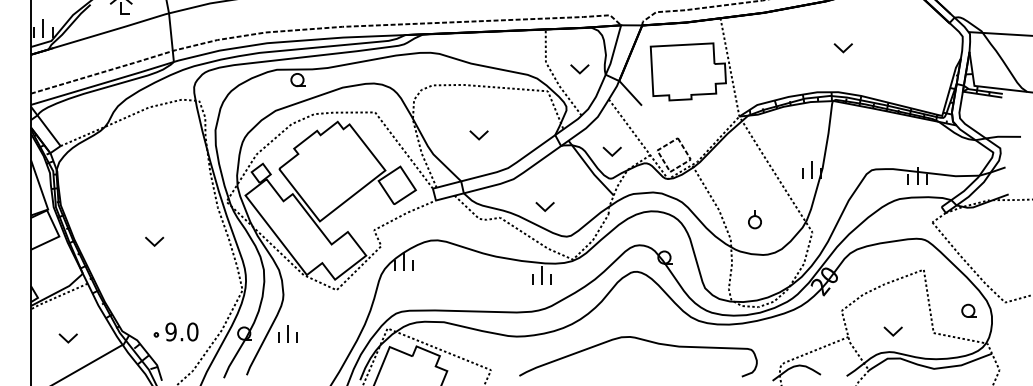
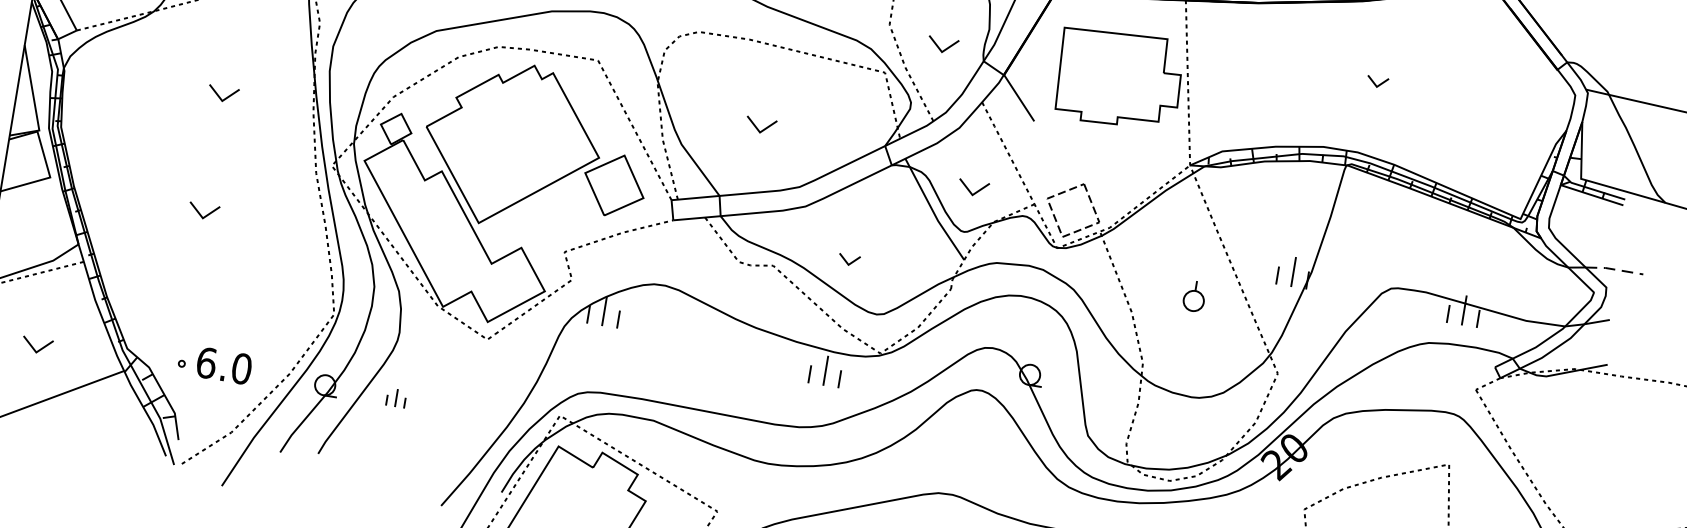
part: (842, 48) -> (1376, 82), size x0.7
line: (1002, 136) -> (1613, 268), solid -> dashed
part: (154, 169) -> (223, 93), added
part: (544, 206) -> (848, 259), size x0.7
part: (754, 219) -> (1193, 296), moved
text: (170, 331) -> (205, 362), 9.0 -> 6.0
part: (287, 333) -> (395, 396), size x0.6

